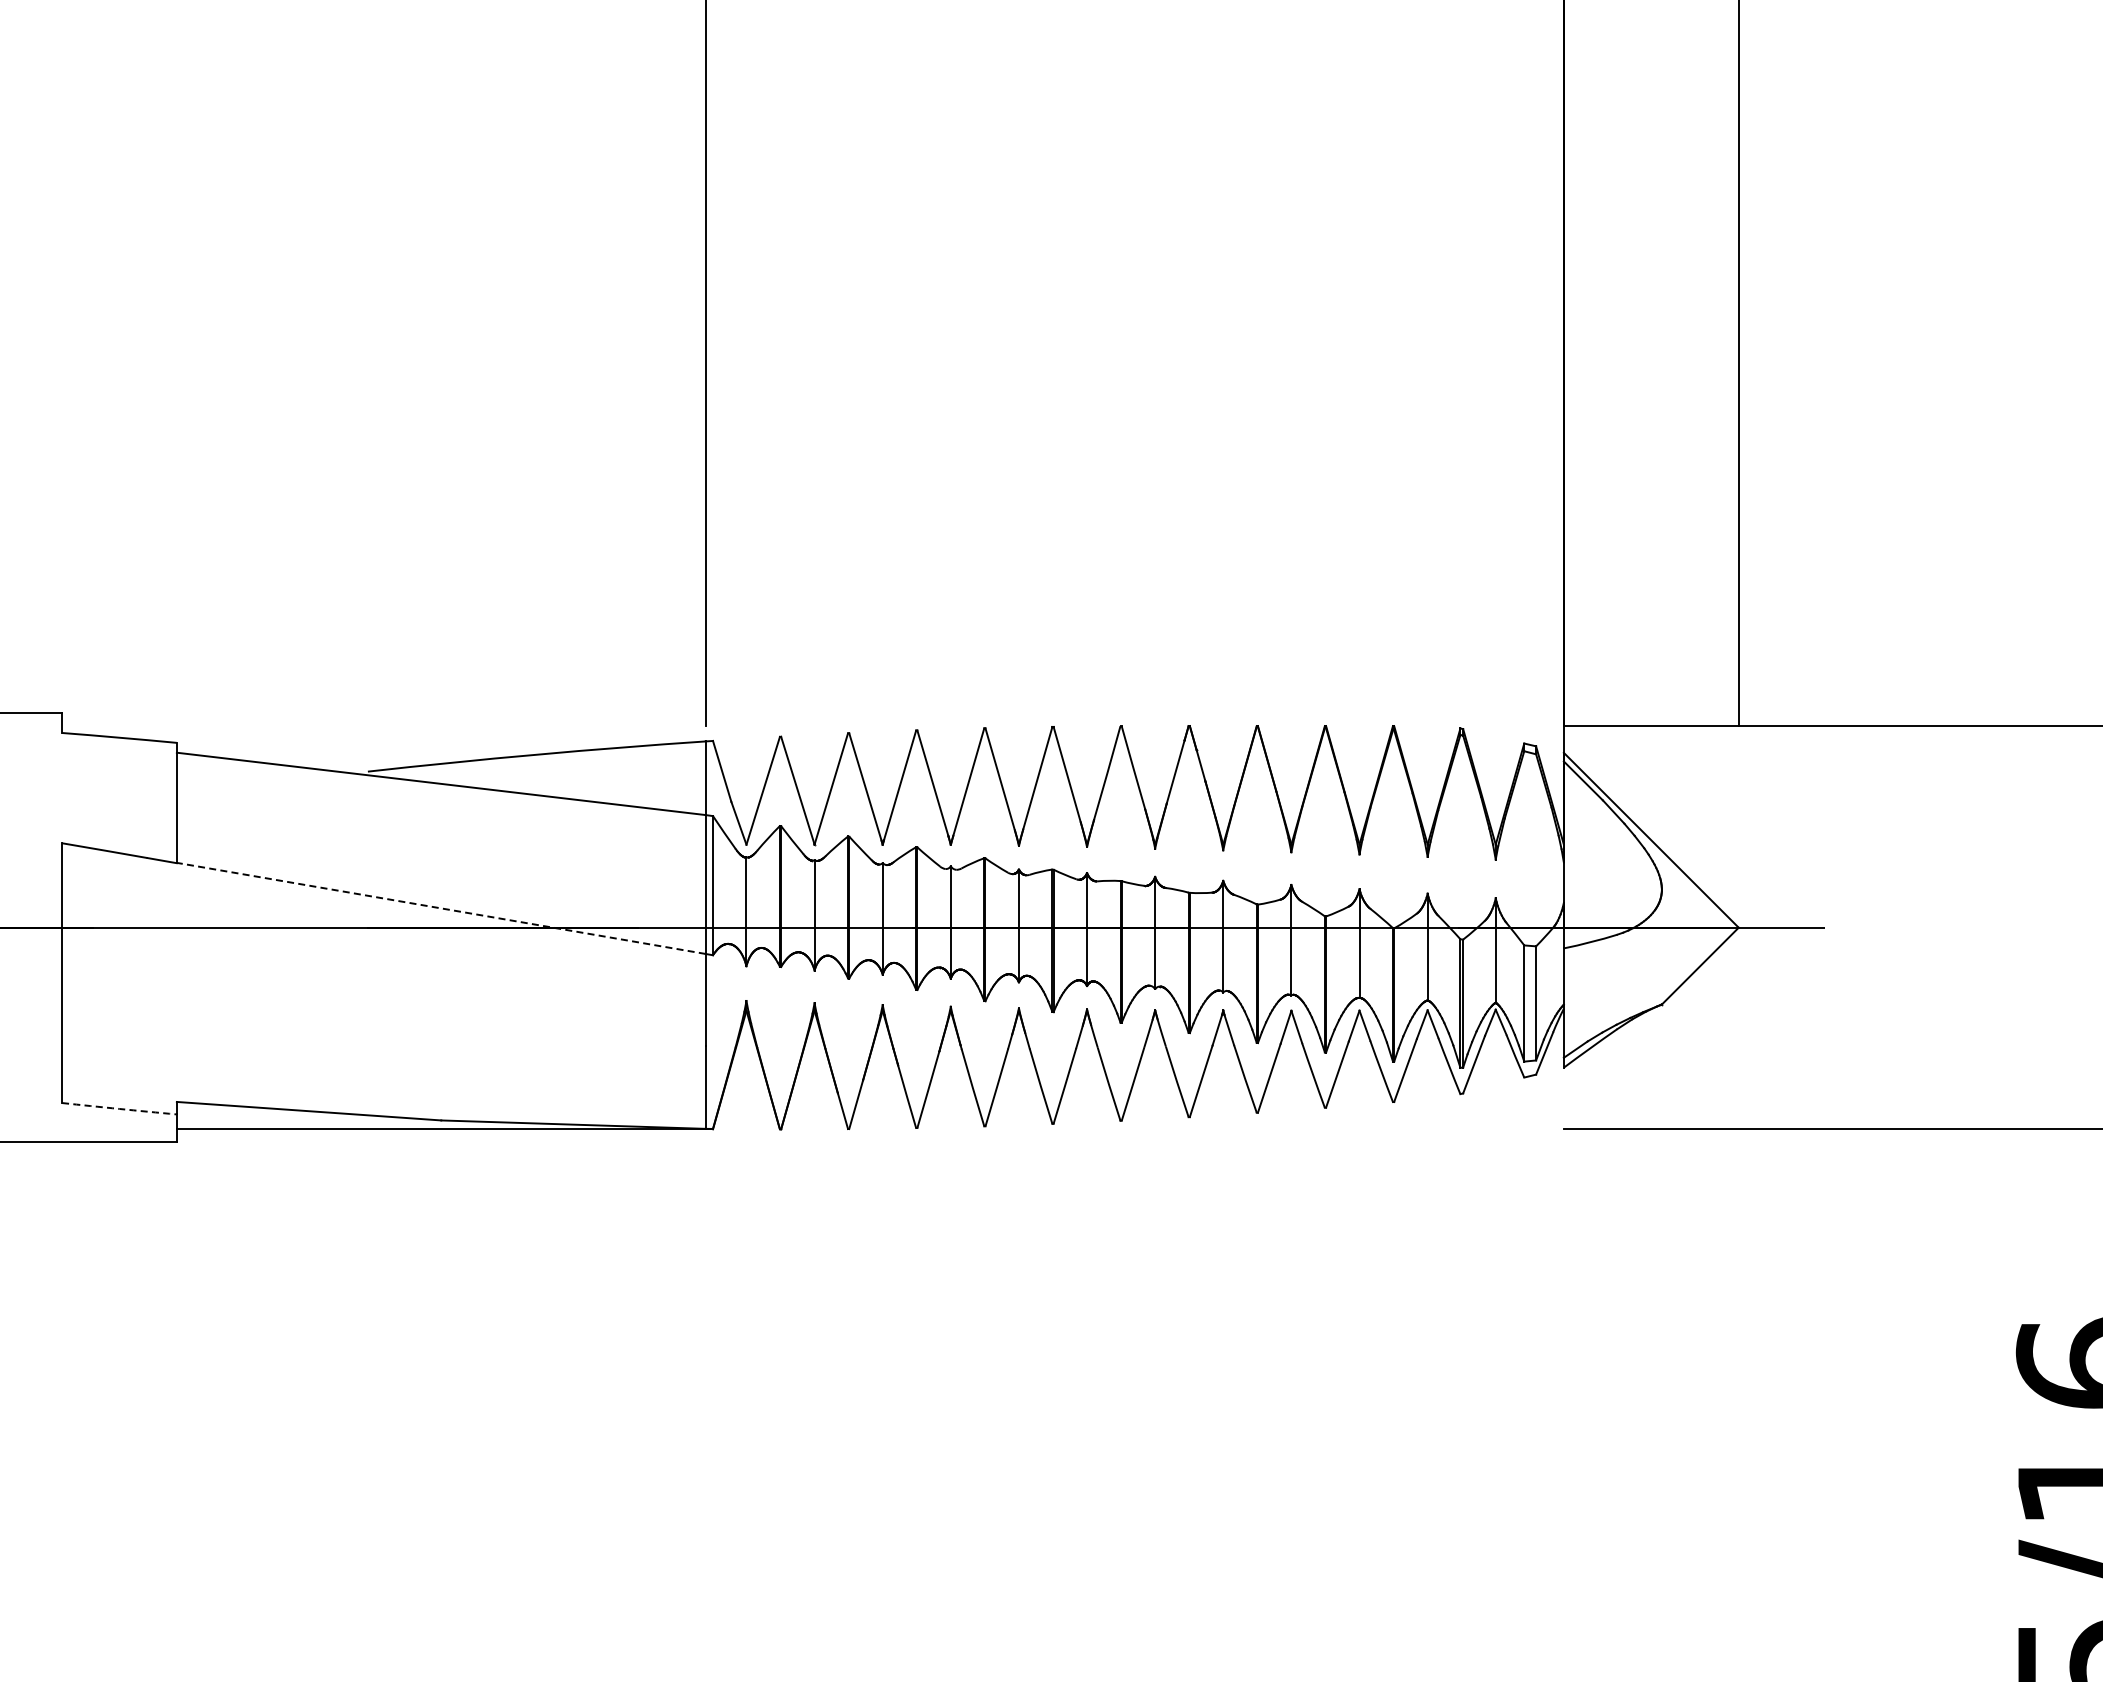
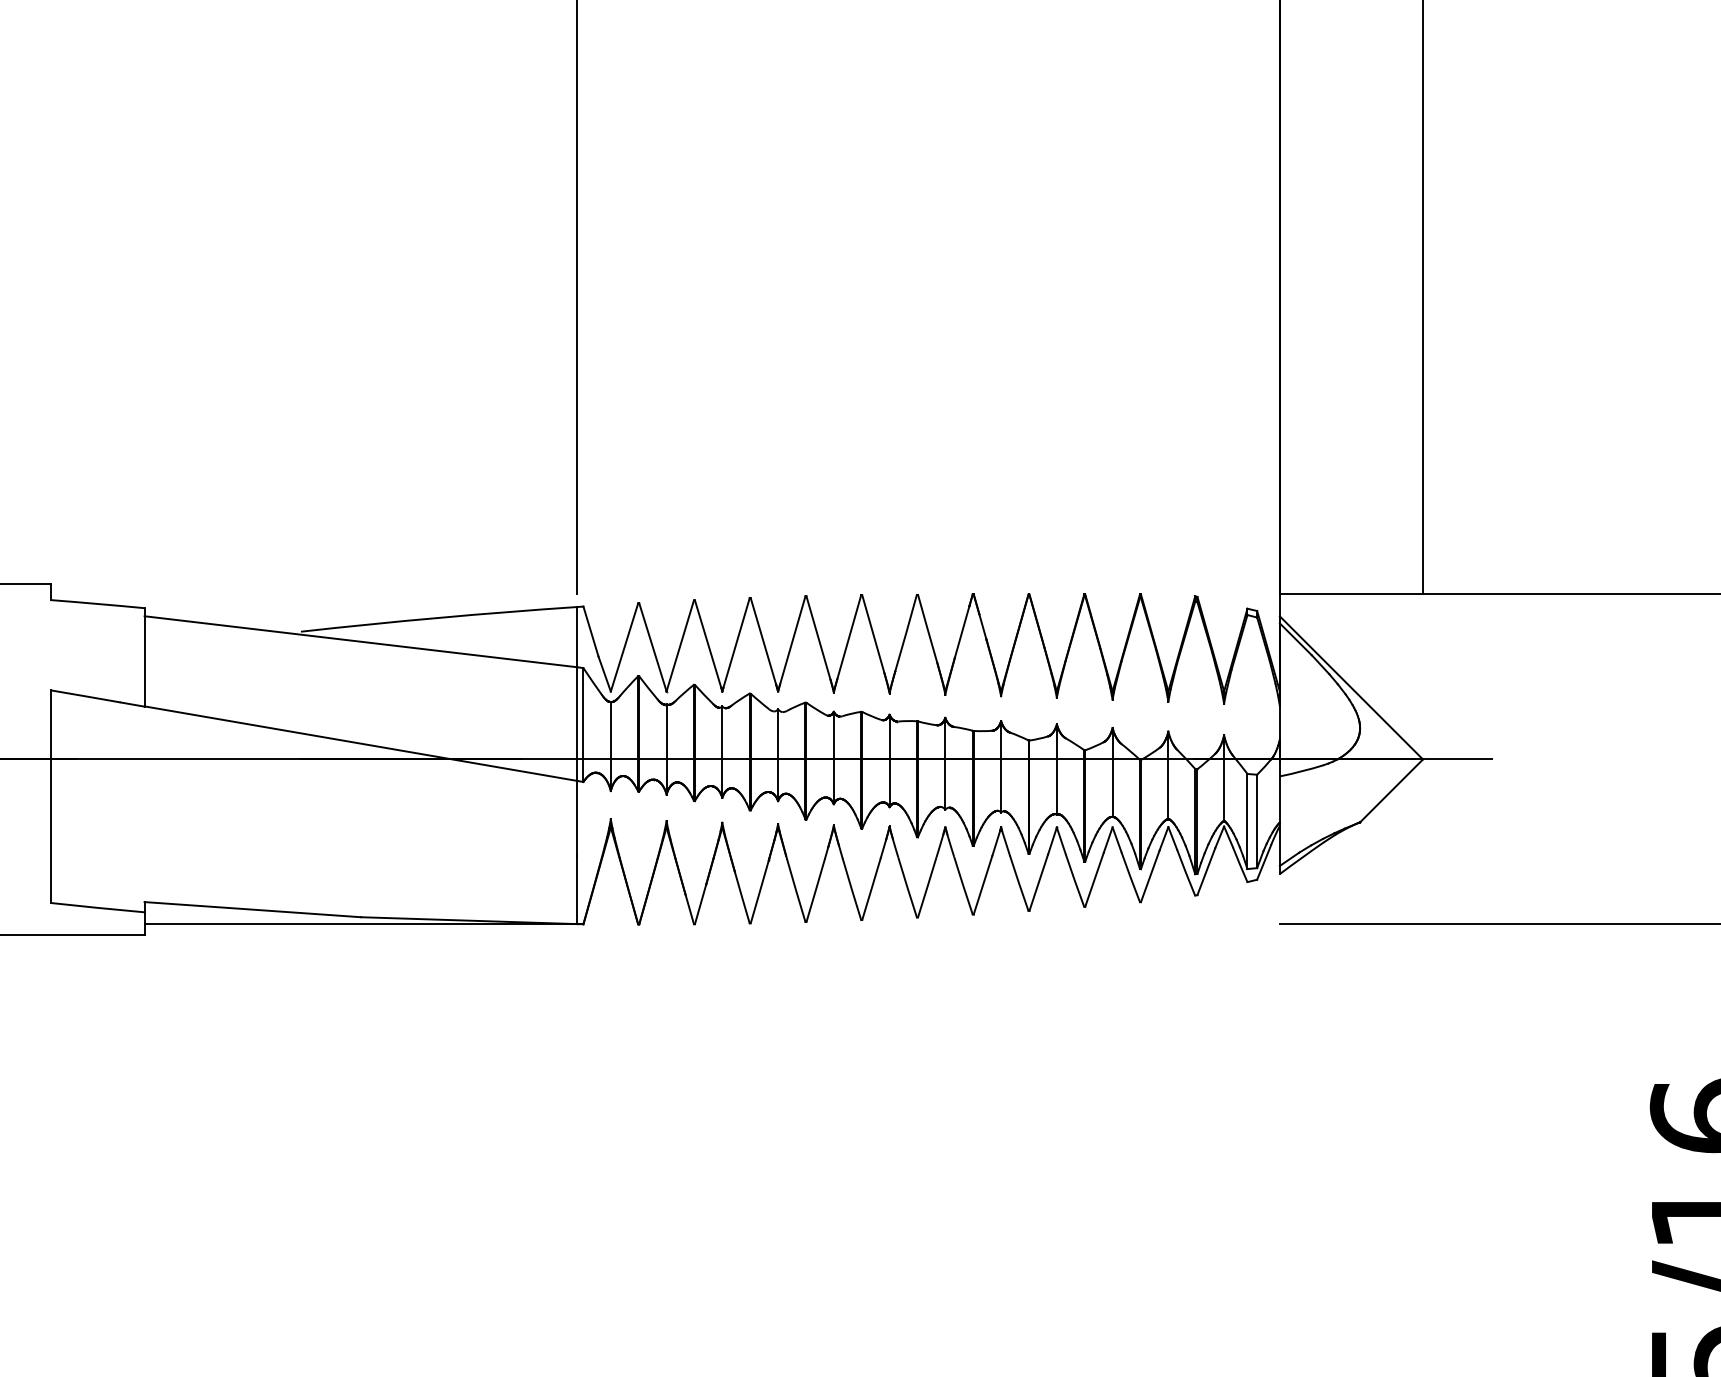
line: (440, 908) -> (360, 743), dashed -> solid
arc: (119, 1108) -> (97, 907), dashed -> solid

